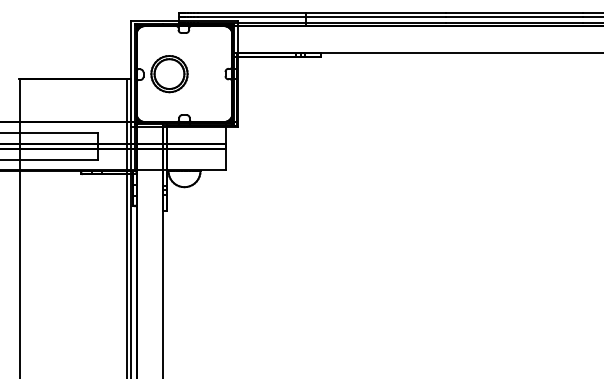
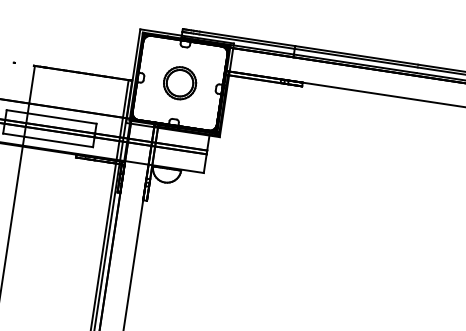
part: (169, 74) -> (180, 83), moved

